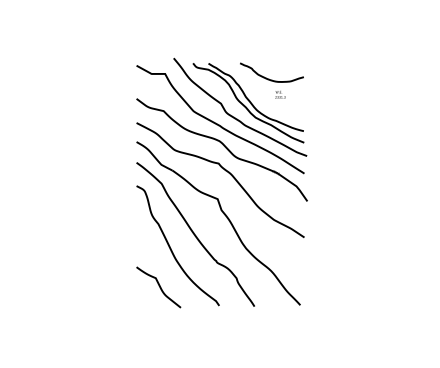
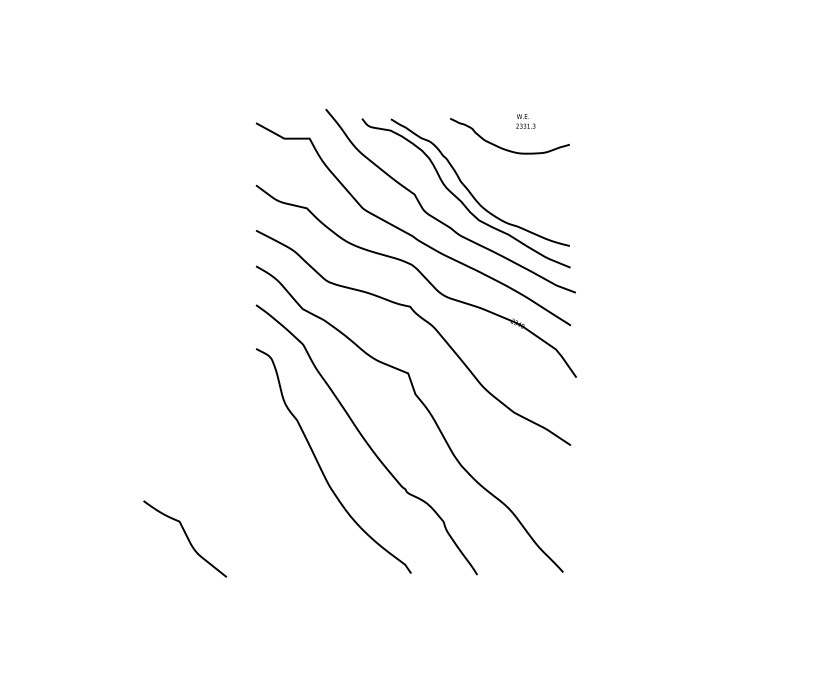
text: (280, 94) -> (525, 120), moved
curve: (158, 286) -> (184, 537), moved

